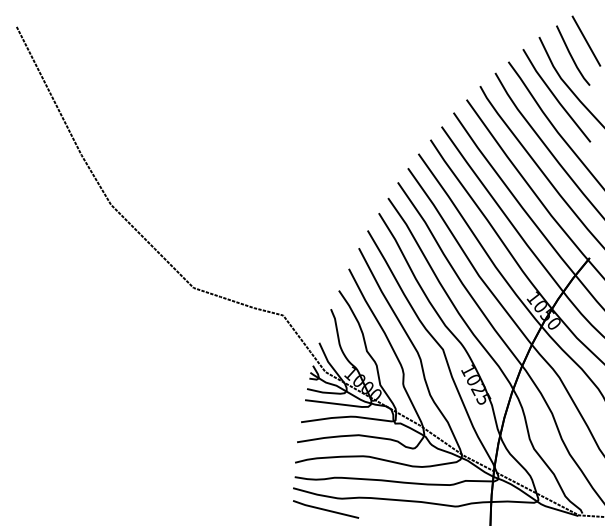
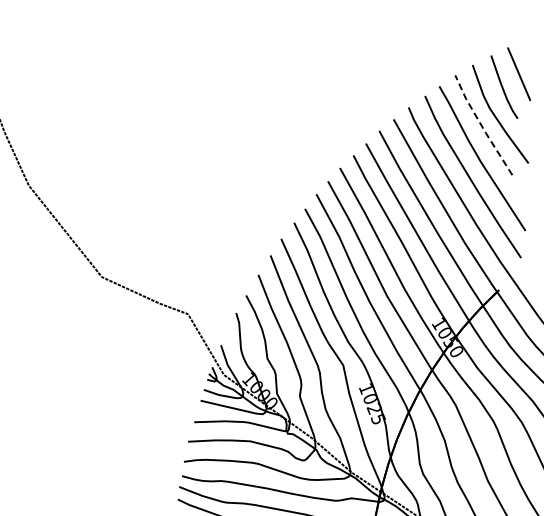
line: (555, 96) -> (482, 125), solid -> dashed

